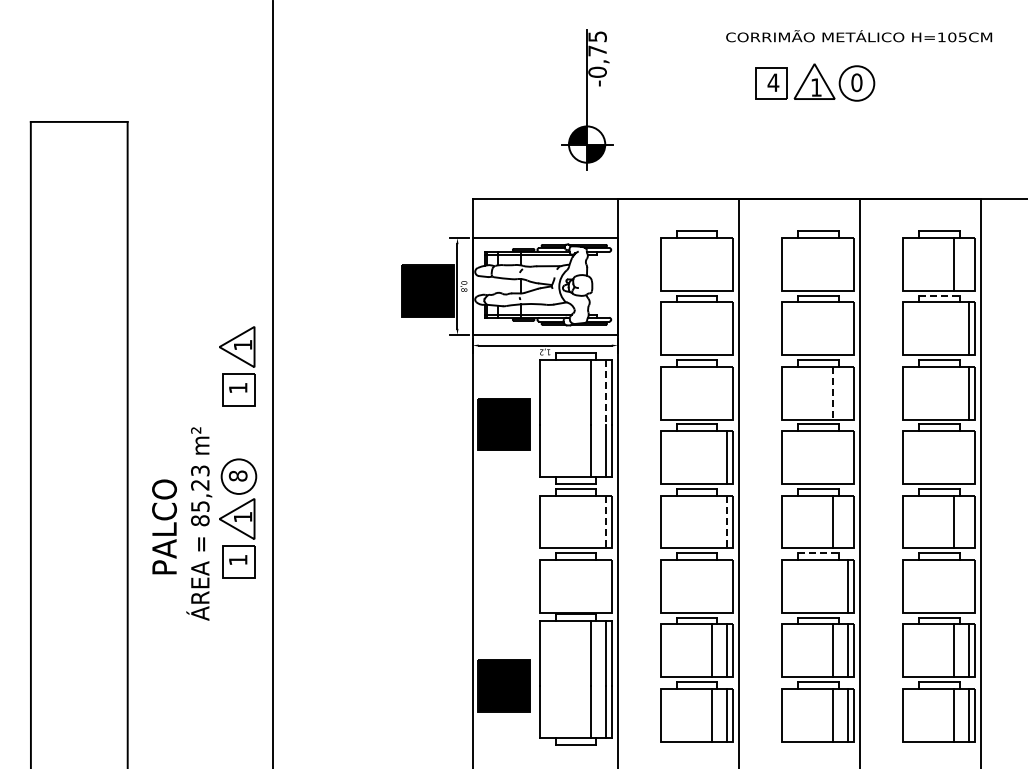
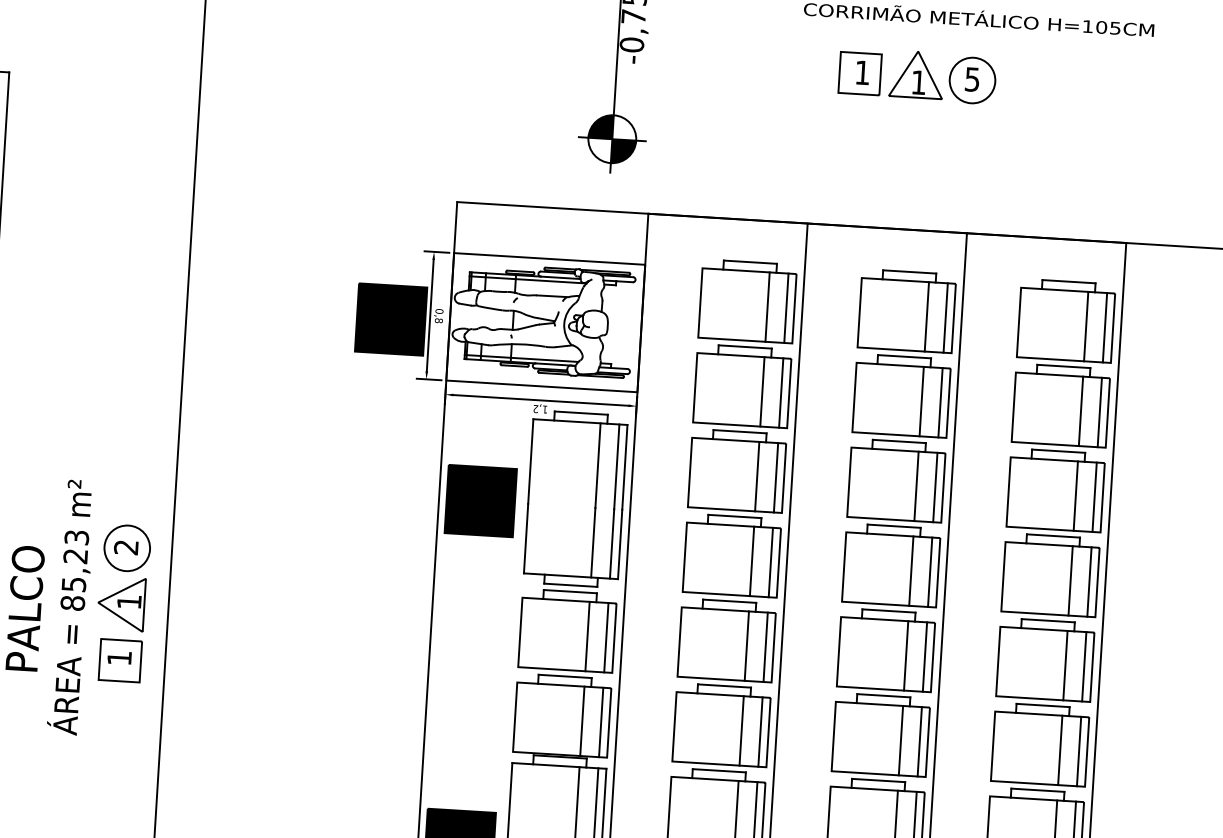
text: (773, 82) -> (862, 72), 4 -> 1
text: (856, 82) -> (971, 79), 0 -> 5
line: (712, 264) -> (767, 307), added
line: (726, 264) -> (786, 308), added
line: (833, 264) -> (927, 316), added
line: (847, 264) -> (945, 318), added
line: (968, 264) -> (1104, 327), added
line: (939, 295) -> (1064, 366), dashed -> solid
line: (712, 328) -> (762, 391), added
line: (726, 328) -> (781, 392), added
line: (833, 328) -> (921, 401), added
line: (847, 328) -> (940, 402), added
line: (954, 328) -> (1081, 410), added
part: (240, 360) -> (138, 395), removed
line: (605, 392) -> (616, 467), dashed -> solid
line: (712, 392) -> (757, 475), added
line: (726, 392) -> (775, 476), added
line: (847, 392) -> (935, 486), added
line: (954, 392) -> (1076, 495), added
line: (833, 393) -> (916, 486), dashed -> solid
line: (712, 457) -> (752, 561), added
line: (833, 457) -> (911, 570), added
line: (847, 457) -> (929, 572), added
line: (954, 457) -> (1070, 580), added
line: (968, 457) -> (1089, 581), added
text: (238, 475) -> (126, 546), 8 -> 2
line: (591, 521) -> (587, 635), added
line: (712, 521) -> (747, 645), added
line: (847, 521) -> (924, 656), added
line: (968, 521) -> (1084, 666), added
line: (605, 522) -> (606, 638), dashed -> solid
line: (726, 522) -> (765, 647), dashed -> solid
line: (818, 553) -> (884, 696), dashed -> solid
line: (591, 586) -> (582, 721), added
line: (605, 586) -> (600, 722), added
line: (712, 586) -> (741, 731), added
line: (726, 586) -> (760, 732), added
line: (833, 586) -> (901, 740), added
line: (954, 586) -> (1060, 750), added
line: (968, 586) -> (1078, 751), added

